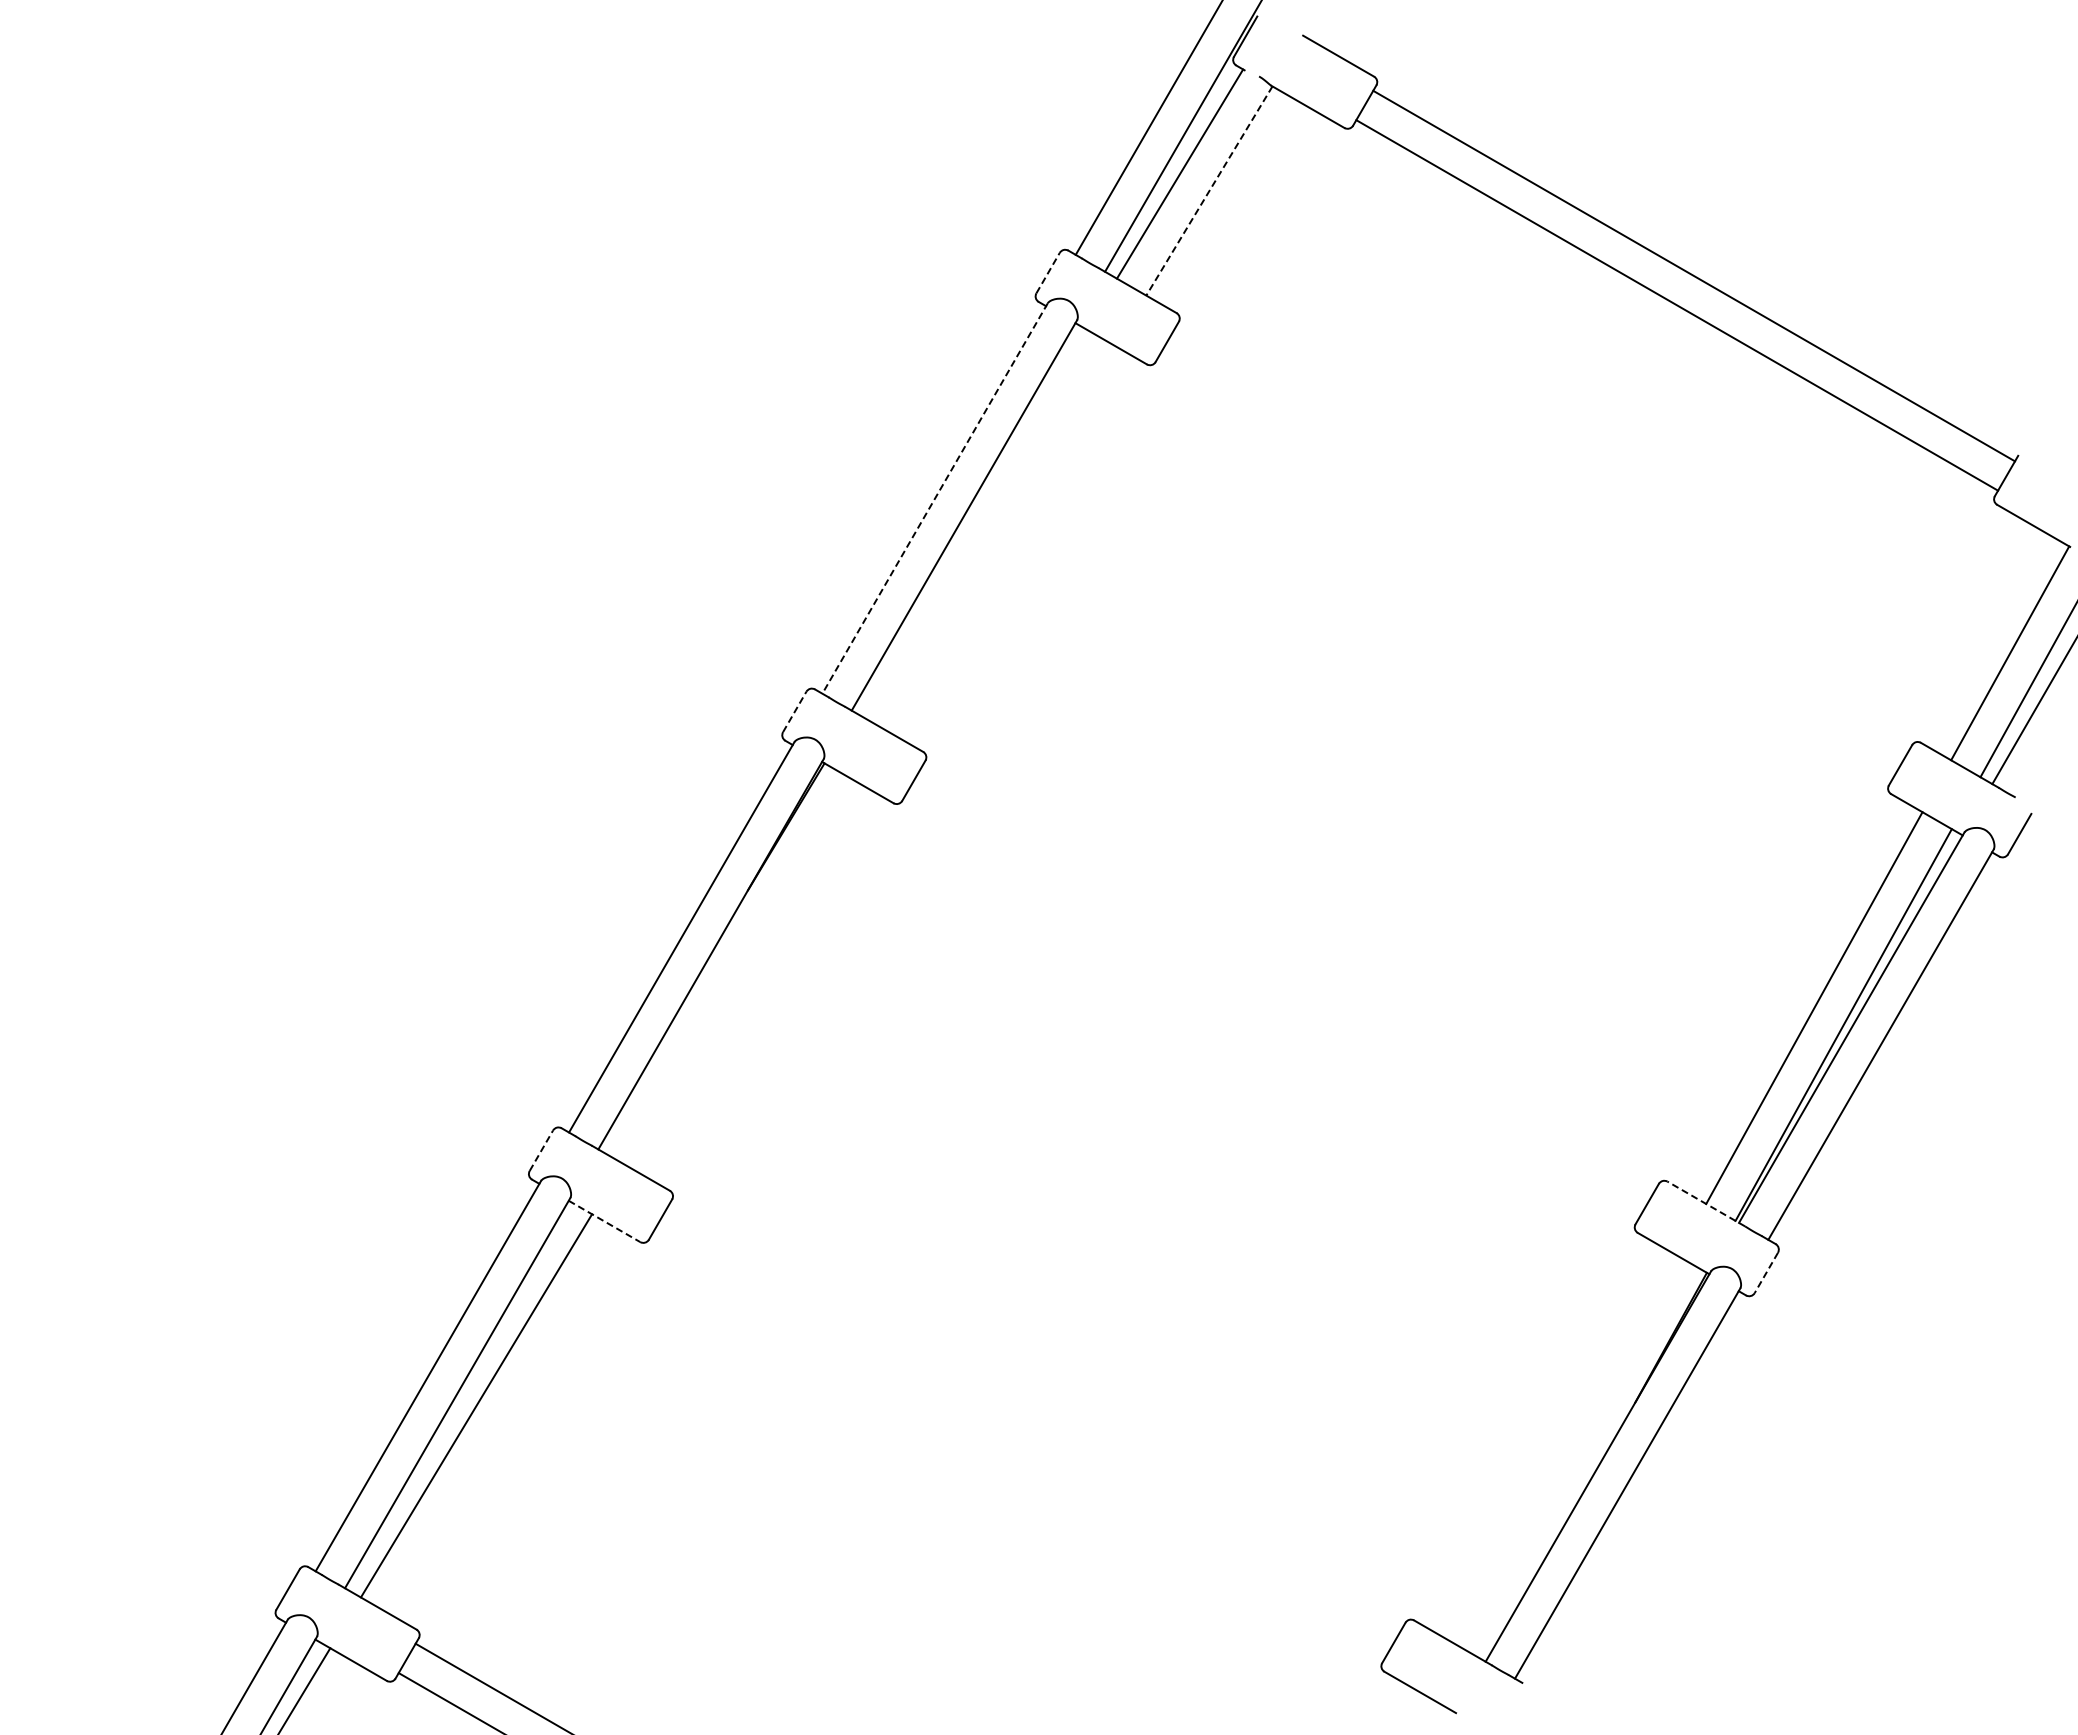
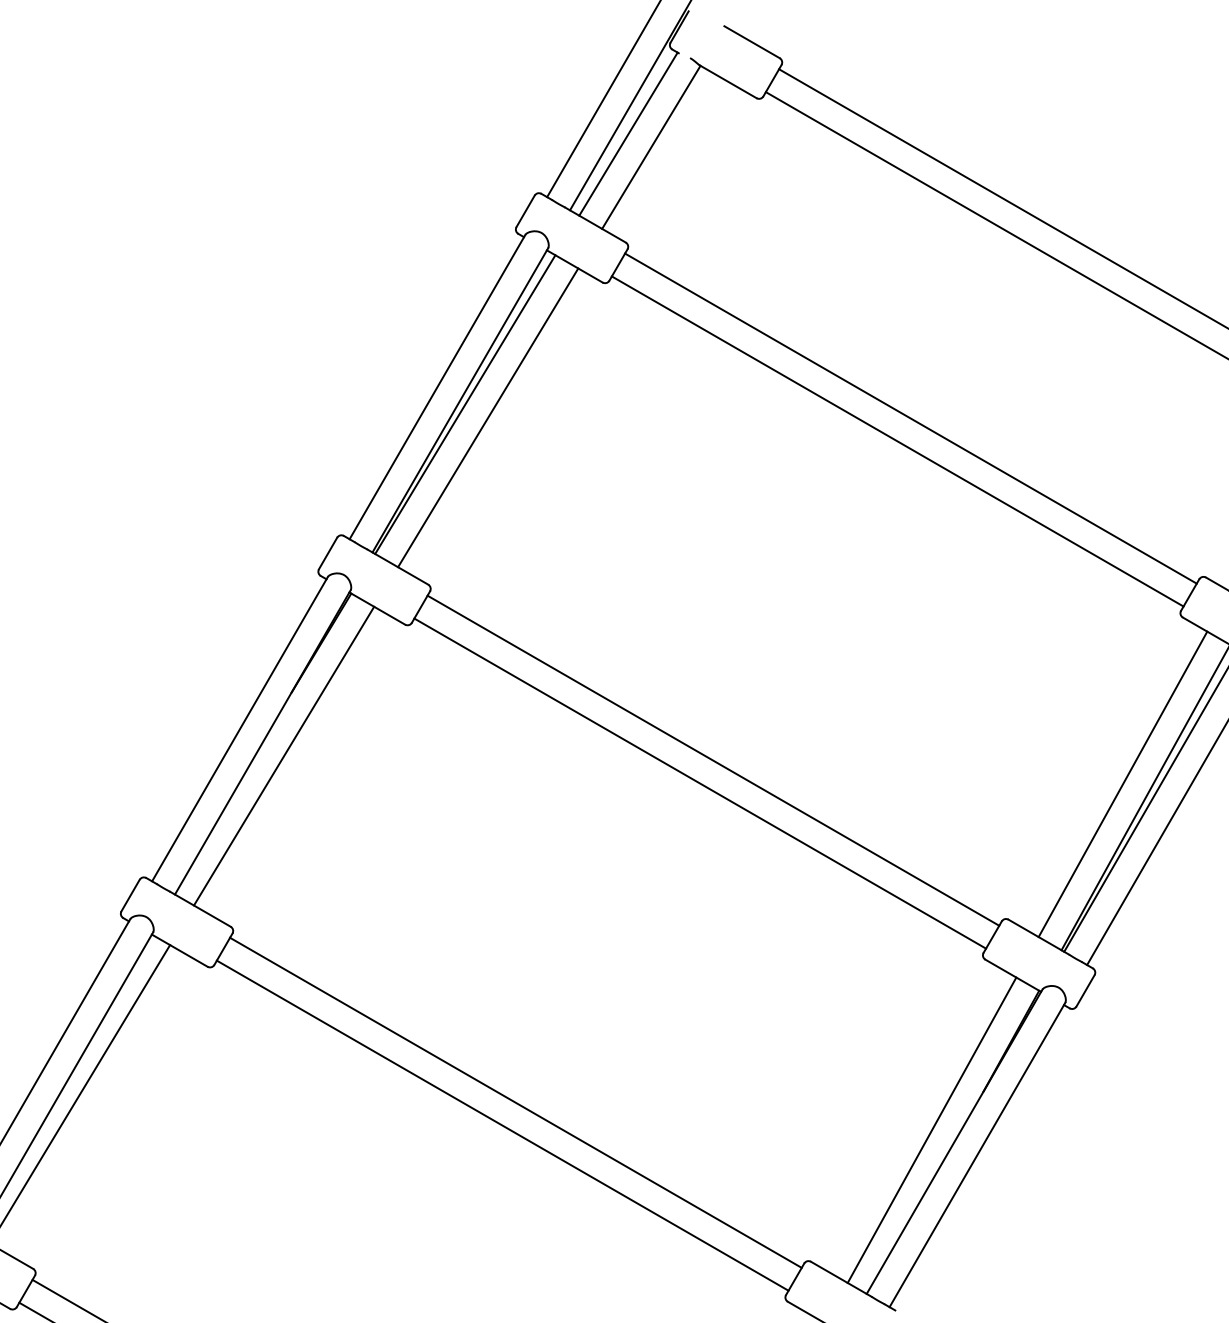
line: (1209, 191) -> (651, 147), dashed -> solid
line: (1048, 272) -> (525, 210), dashed -> solid
line: (934, 498) -> (437, 387), dashed -> solid
line: (970, 520) -> (465, 404), added
line: (999, 537) -> (487, 417), added
line: (1542, 538) -> (911, 418), added
line: (1525, 567) -> (897, 440), added
line: (795, 711) -> (328, 553), dashed -> solid
line: (737, 971) -> (283, 755), added
line: (1288, 977) -> (713, 760), added
line: (1271, 1006) -> (699, 783), added
line: (541, 1150) -> (130, 895), dashed -> solid
line: (1706, 1204) -> (1038, 937), dashed -> solid
line: (604, 1221) -> (179, 950), dashed -> solid
line: (1766, 1273) -> (1085, 991), dashed -> solid
line: (1035, 1416) -> (515, 1102), added
line: (1018, 1445) -> (502, 1125), added
line: (1569, 1451) -> (932, 1130), added

